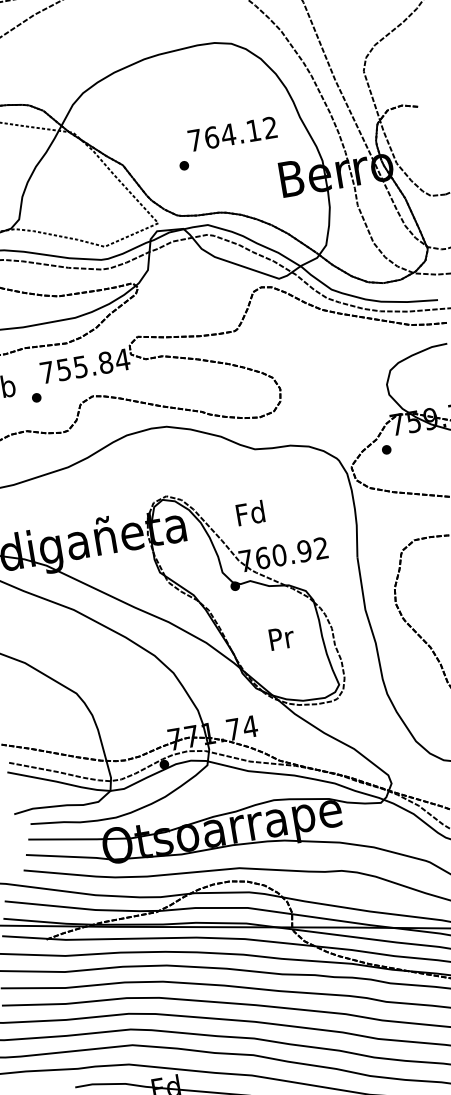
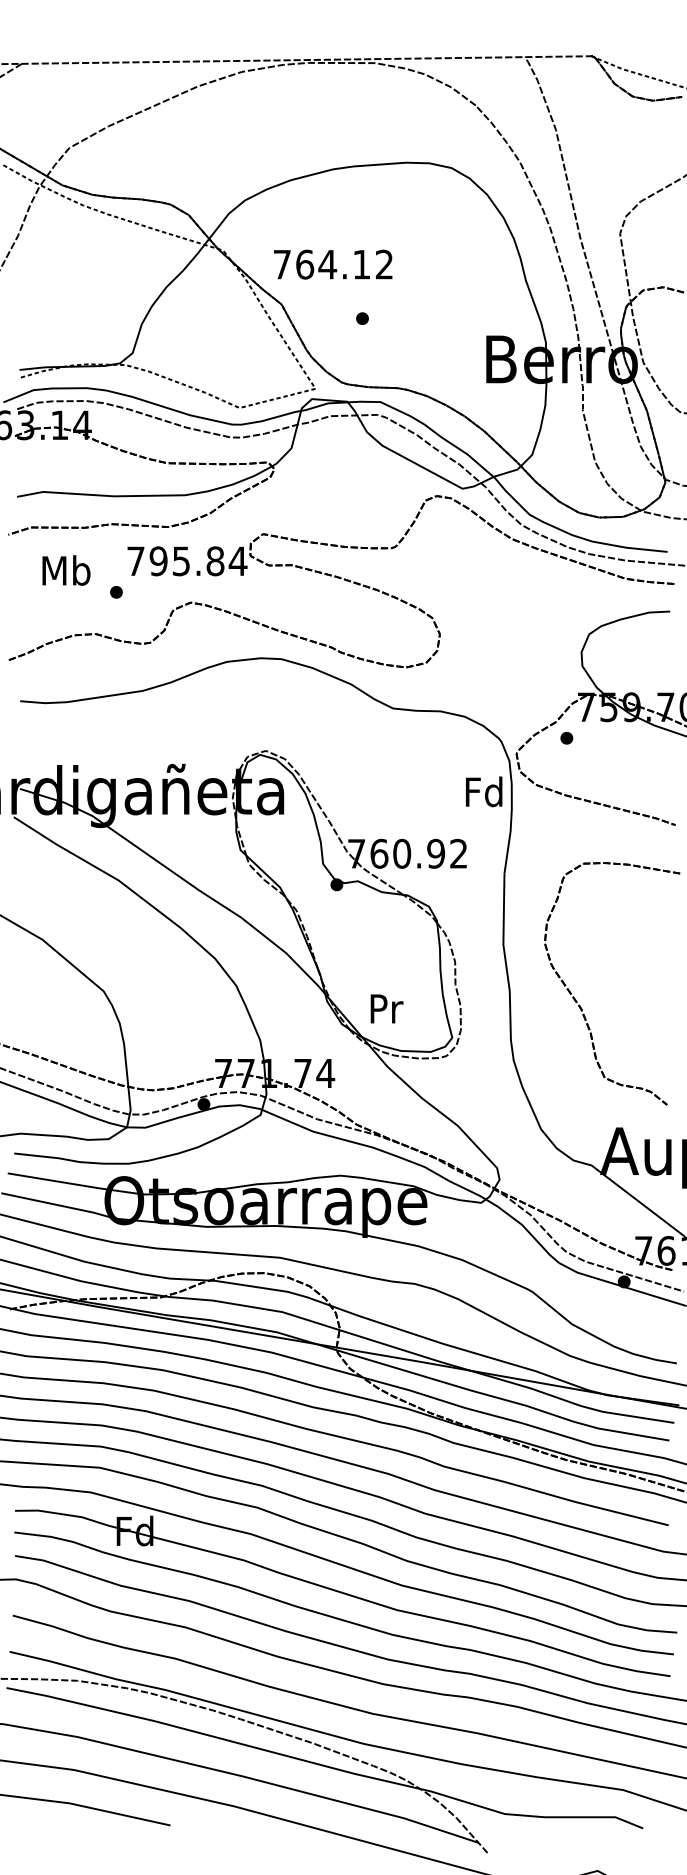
text: (232, 134) -> (333, 264), moved
text: (63, 369) -> (158, 561), 755.84 -> 795.84
text: (250, 512) -> (484, 791), moved
text: (281, 638) -> (386, 1008), moved

